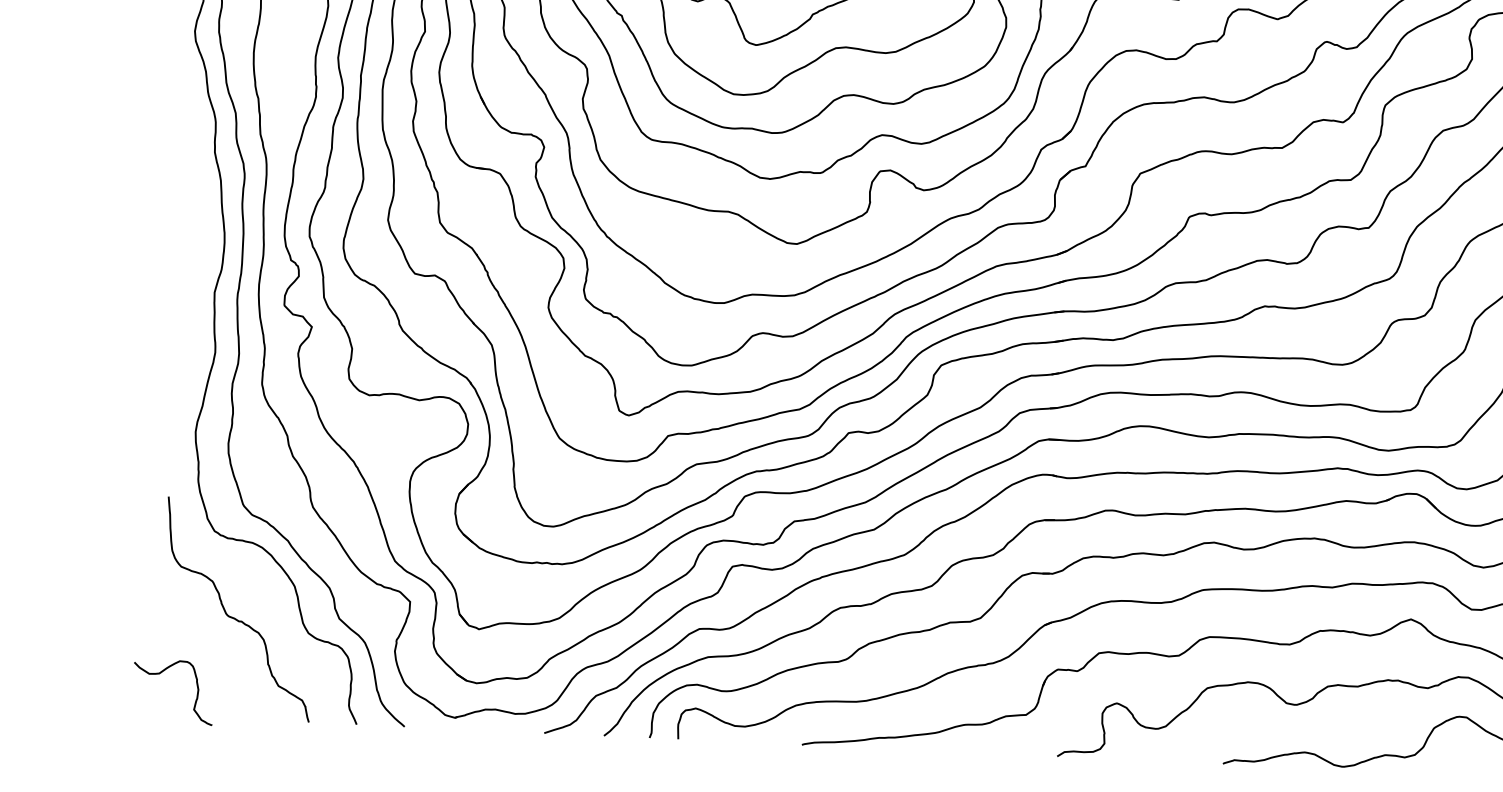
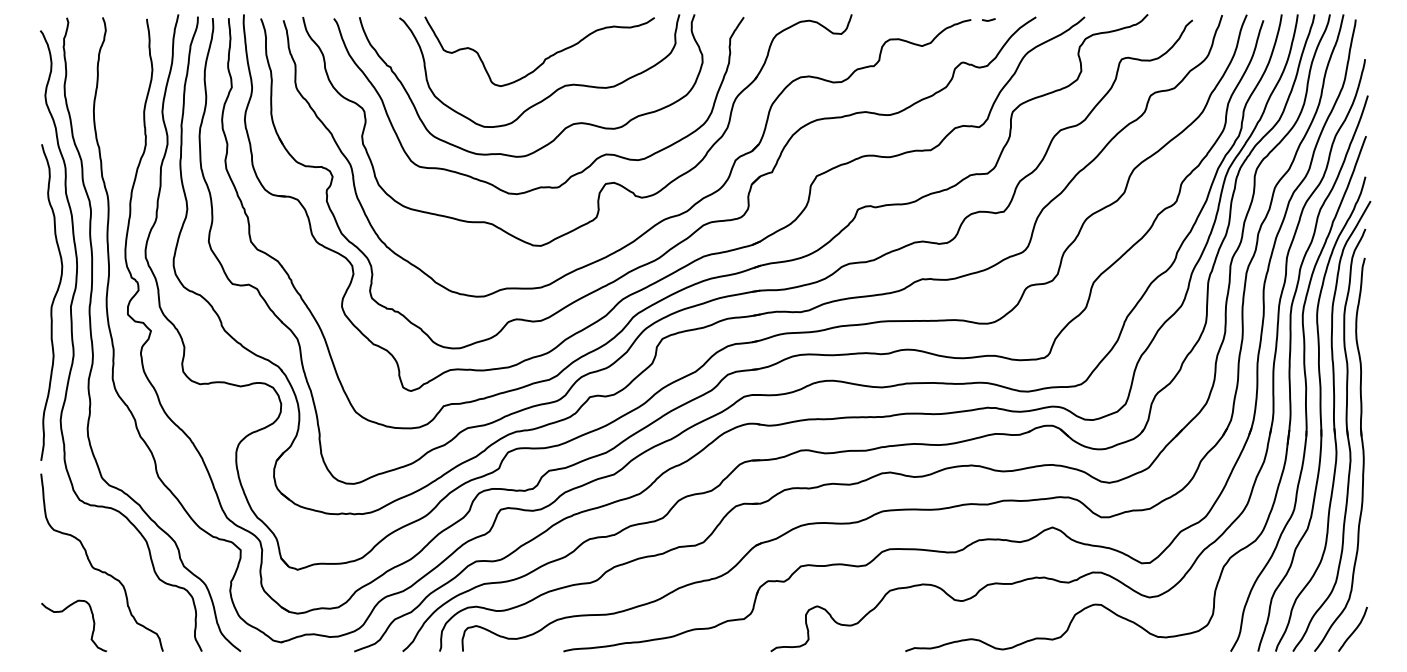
curve: (192, 286) -> (52, 302), added
curve: (159, 674) -> (62, 612), moved

